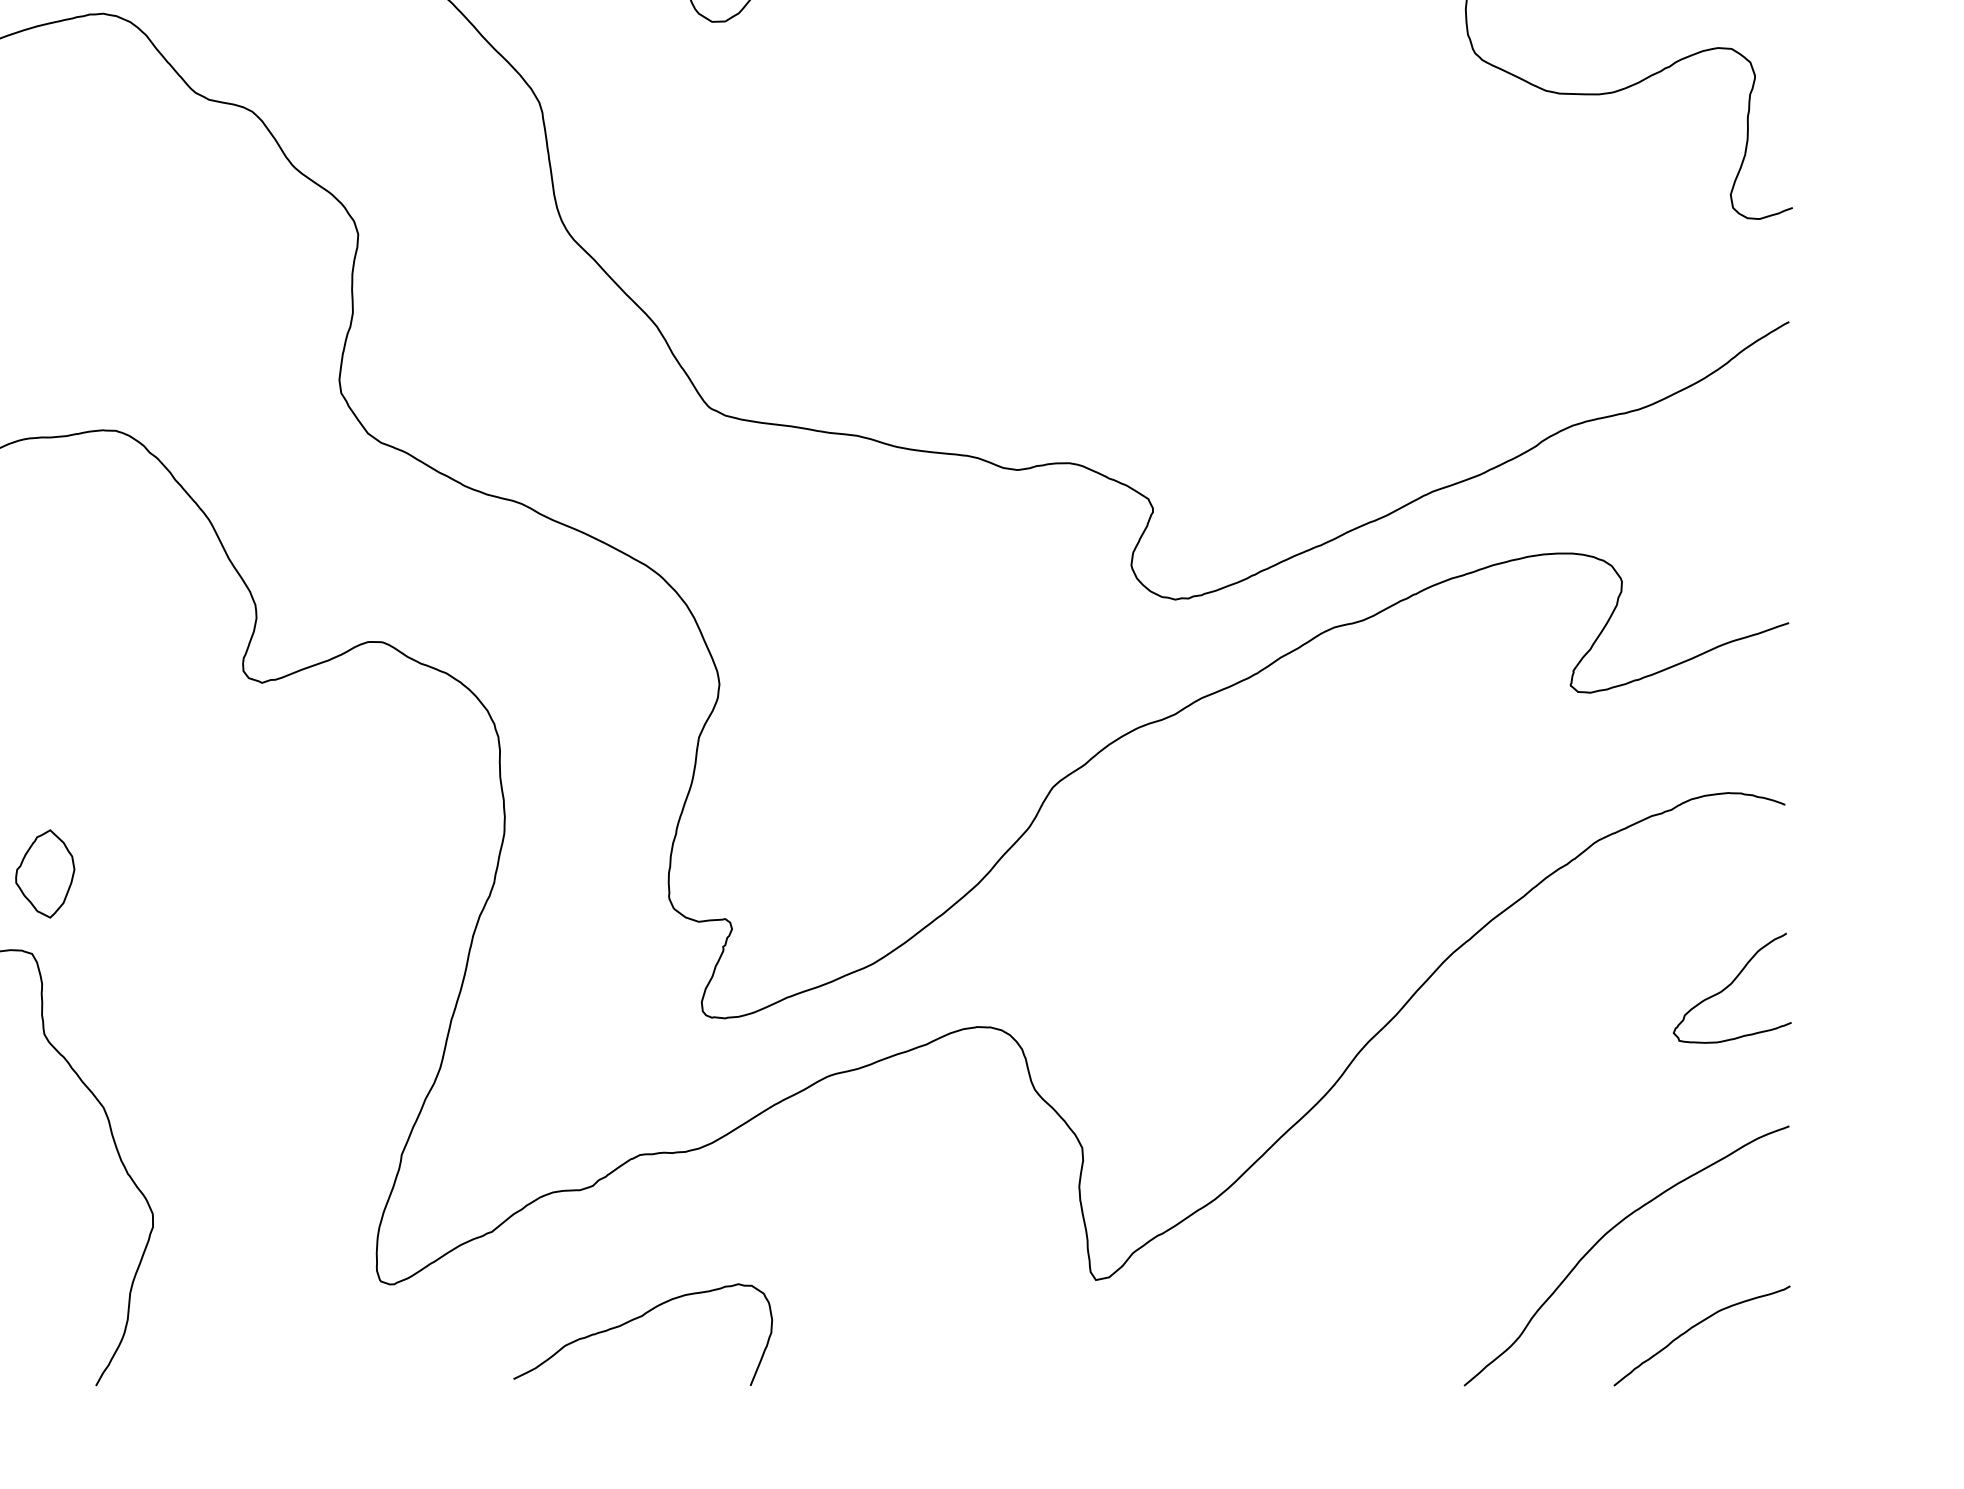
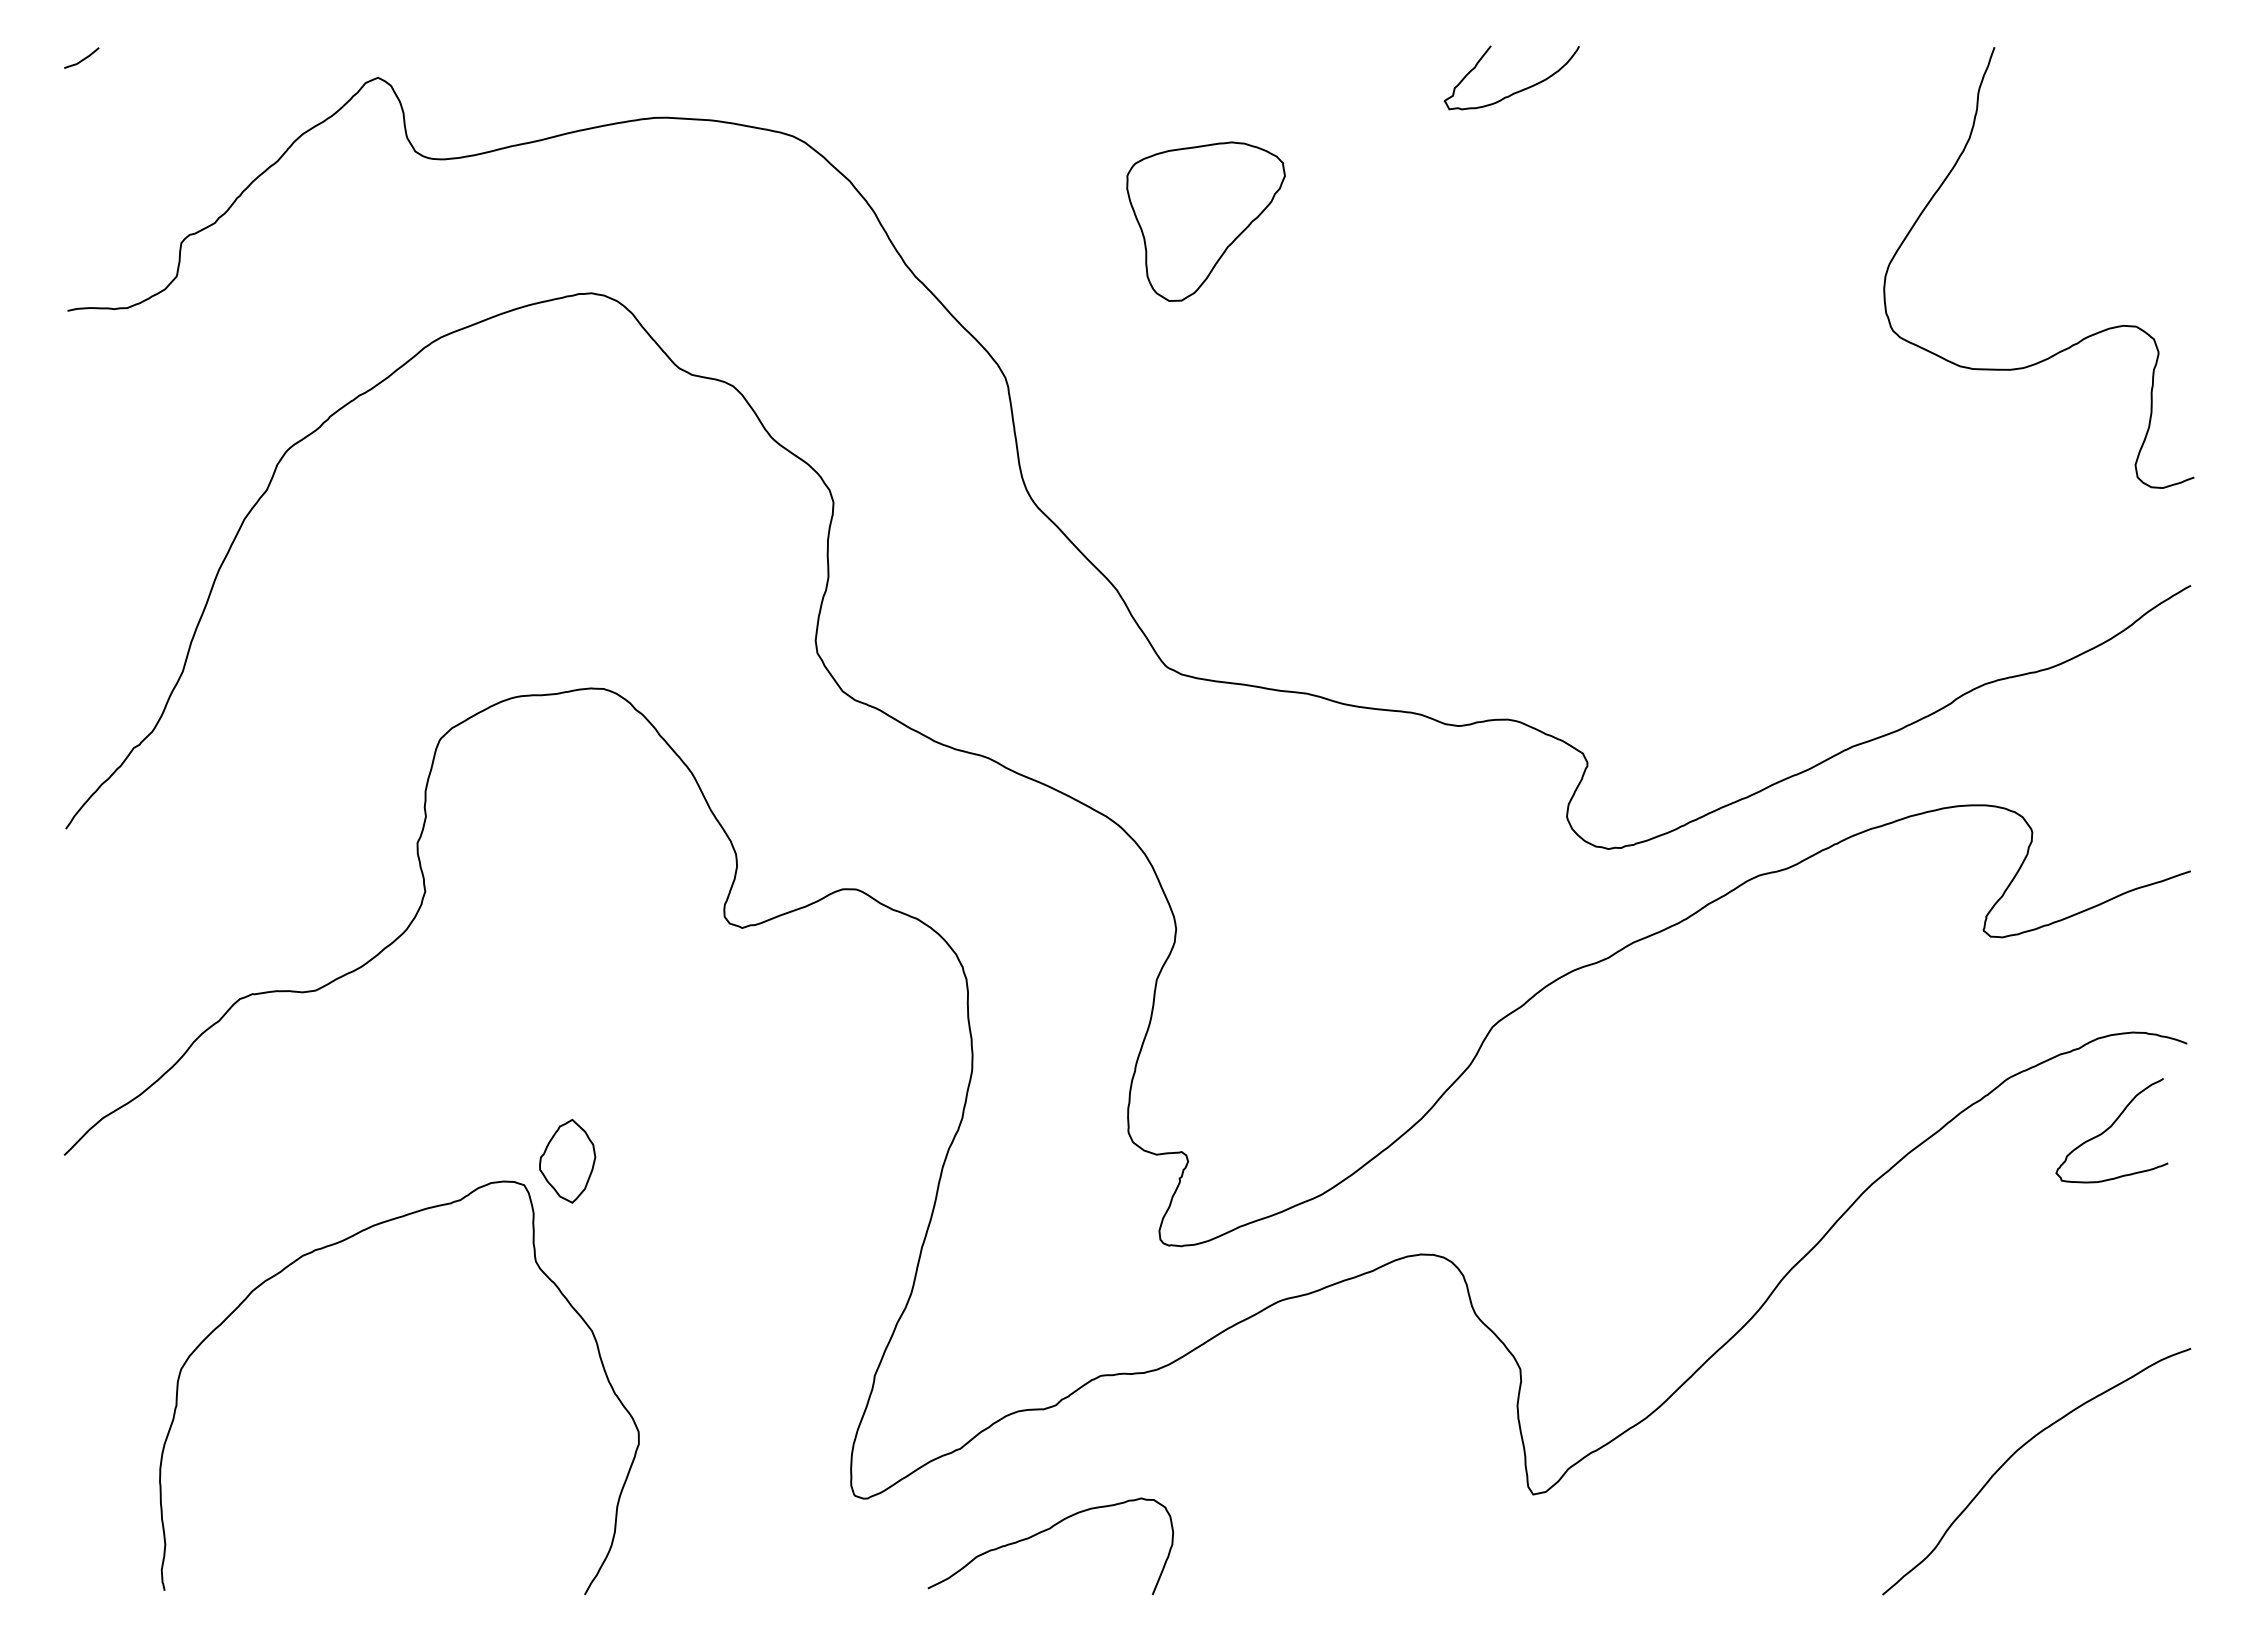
part: (45, 873) -> (567, 1160), moved
curve: (1730, 985) -> (2110, 1128), moved
curve: (635, 1320) -> (1043, 1532), moved
curve: (1698, 1325) -> (2104, 1537), removed

